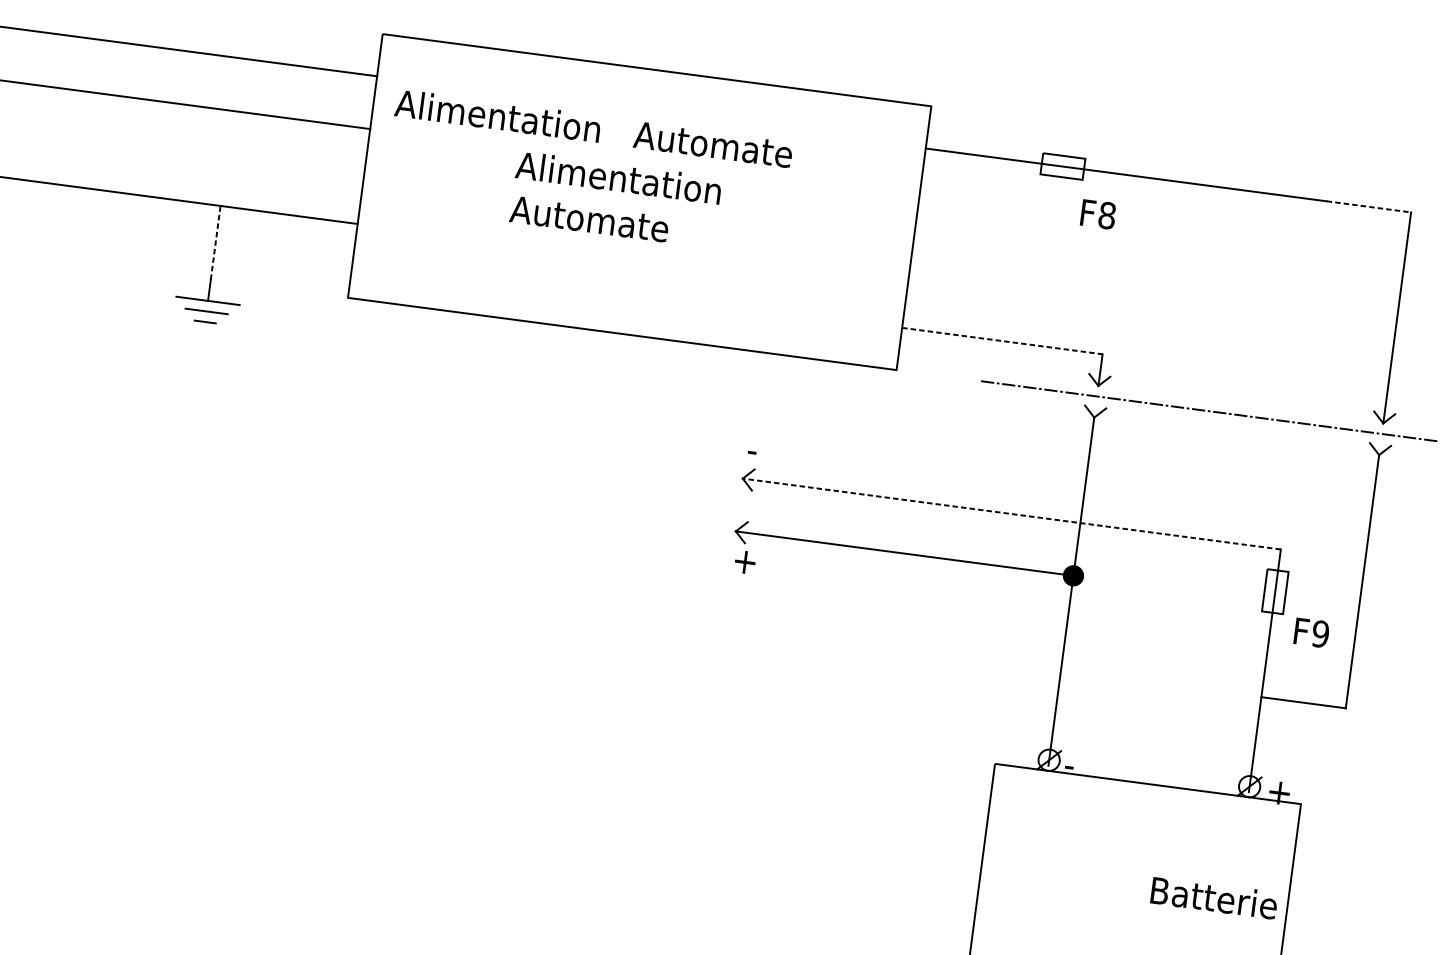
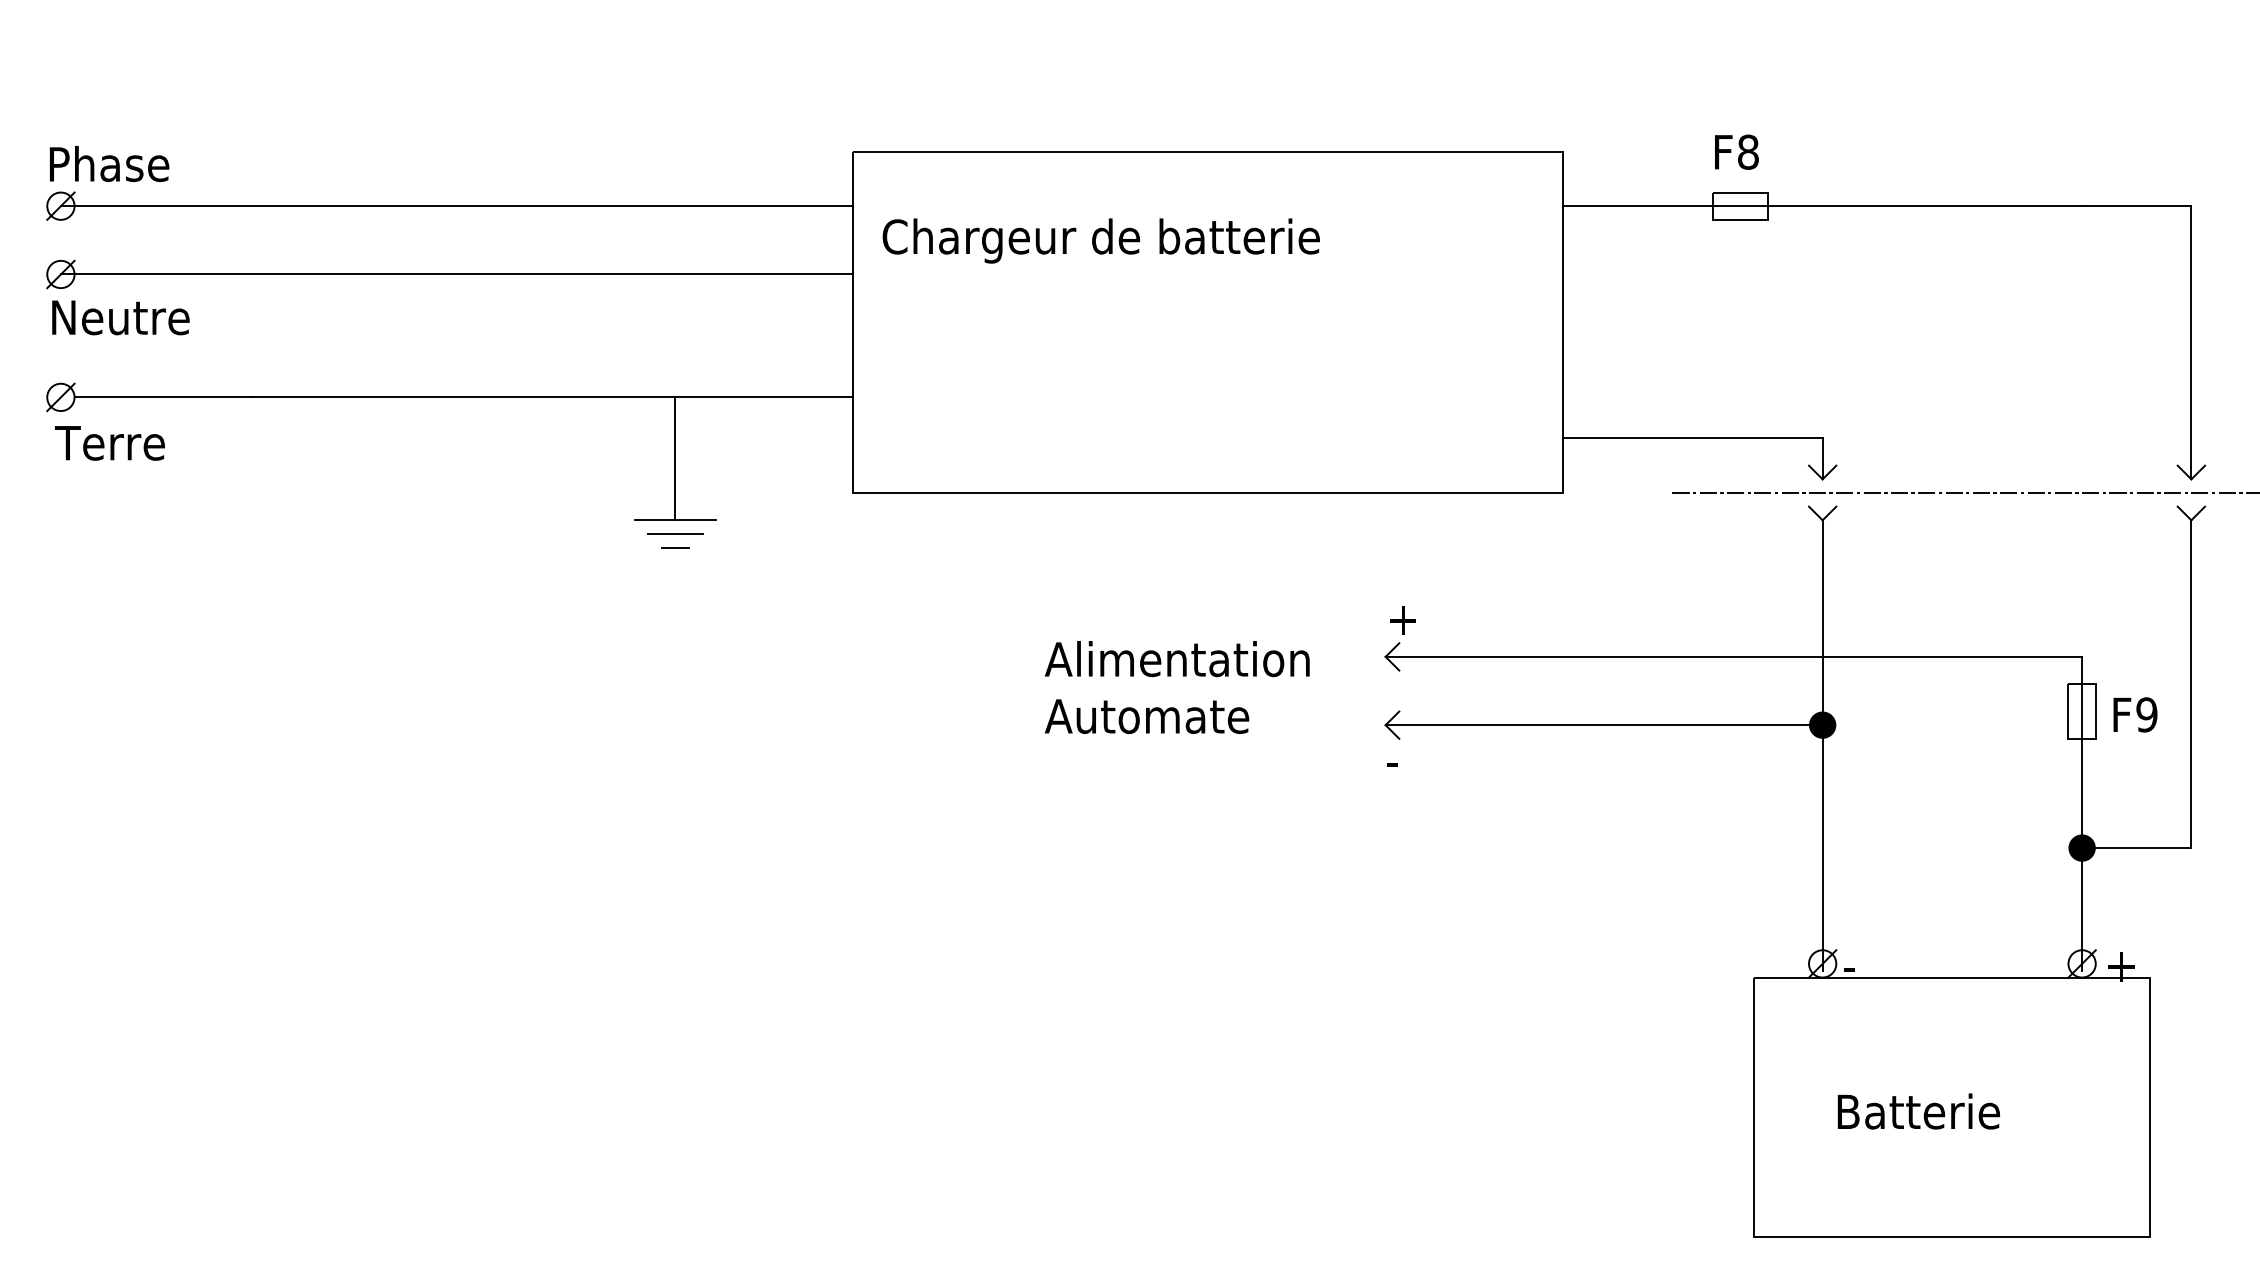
text: (593, 131) -> (1137, 240), Alimentation   Automate -> Chargeur de batterie
text: (615, 199) -> (1176, 687), moved
line: (1368, 207) -> (2136, 206), dashed -> solid
text: (1098, 213) -> (1736, 151), moved
line: (215, 243) -> (675, 445), dashed -> solid
line: (1002, 341) -> (1692, 438), dashed -> solid
text: (758, 452) -> (1401, 620), - -> +
line: (1011, 513) -> (1733, 656), dashed -> solid
text: (744, 561) -> (1401, 762), + -> -
text: (1311, 632) -> (2135, 714), moved
fill: (1260, 696) -> (2081, 847), added
text: (1214, 897) -> (1918, 1111), moved

